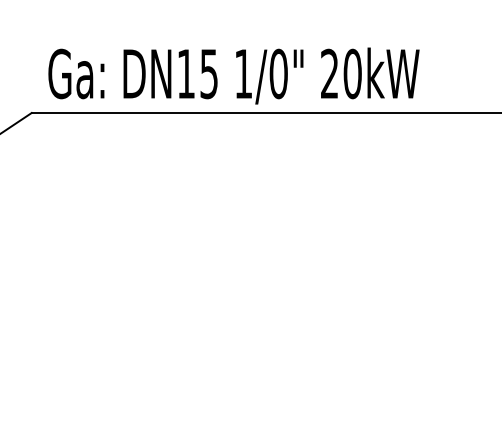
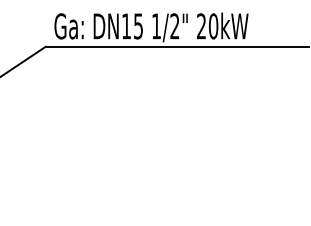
text: (277, 74) -> (174, 26), 1/0" -> 1/2"

